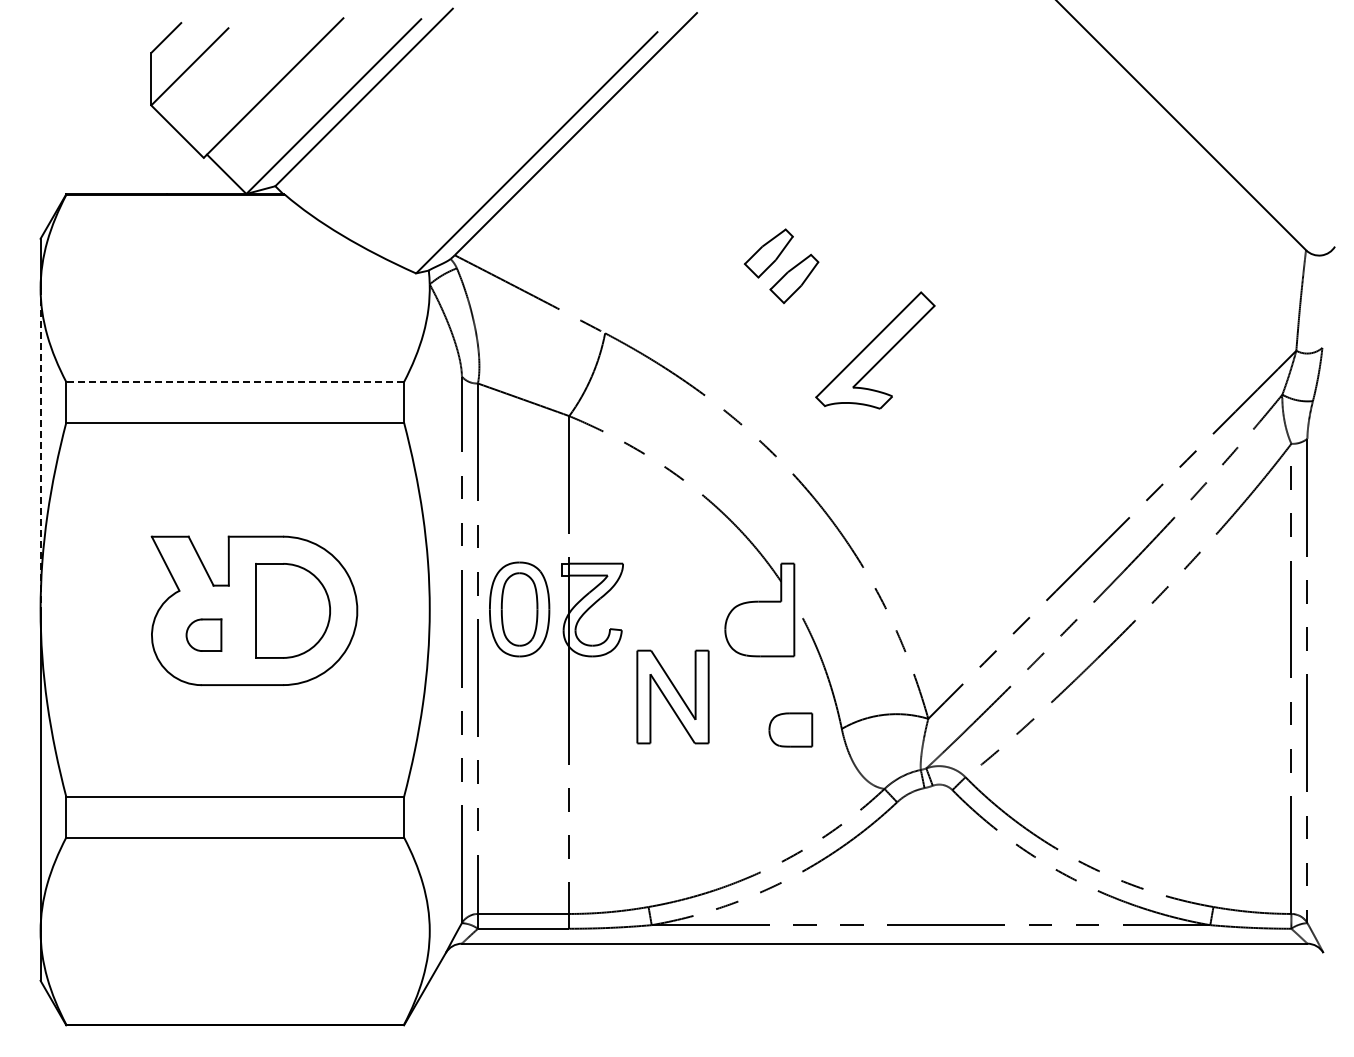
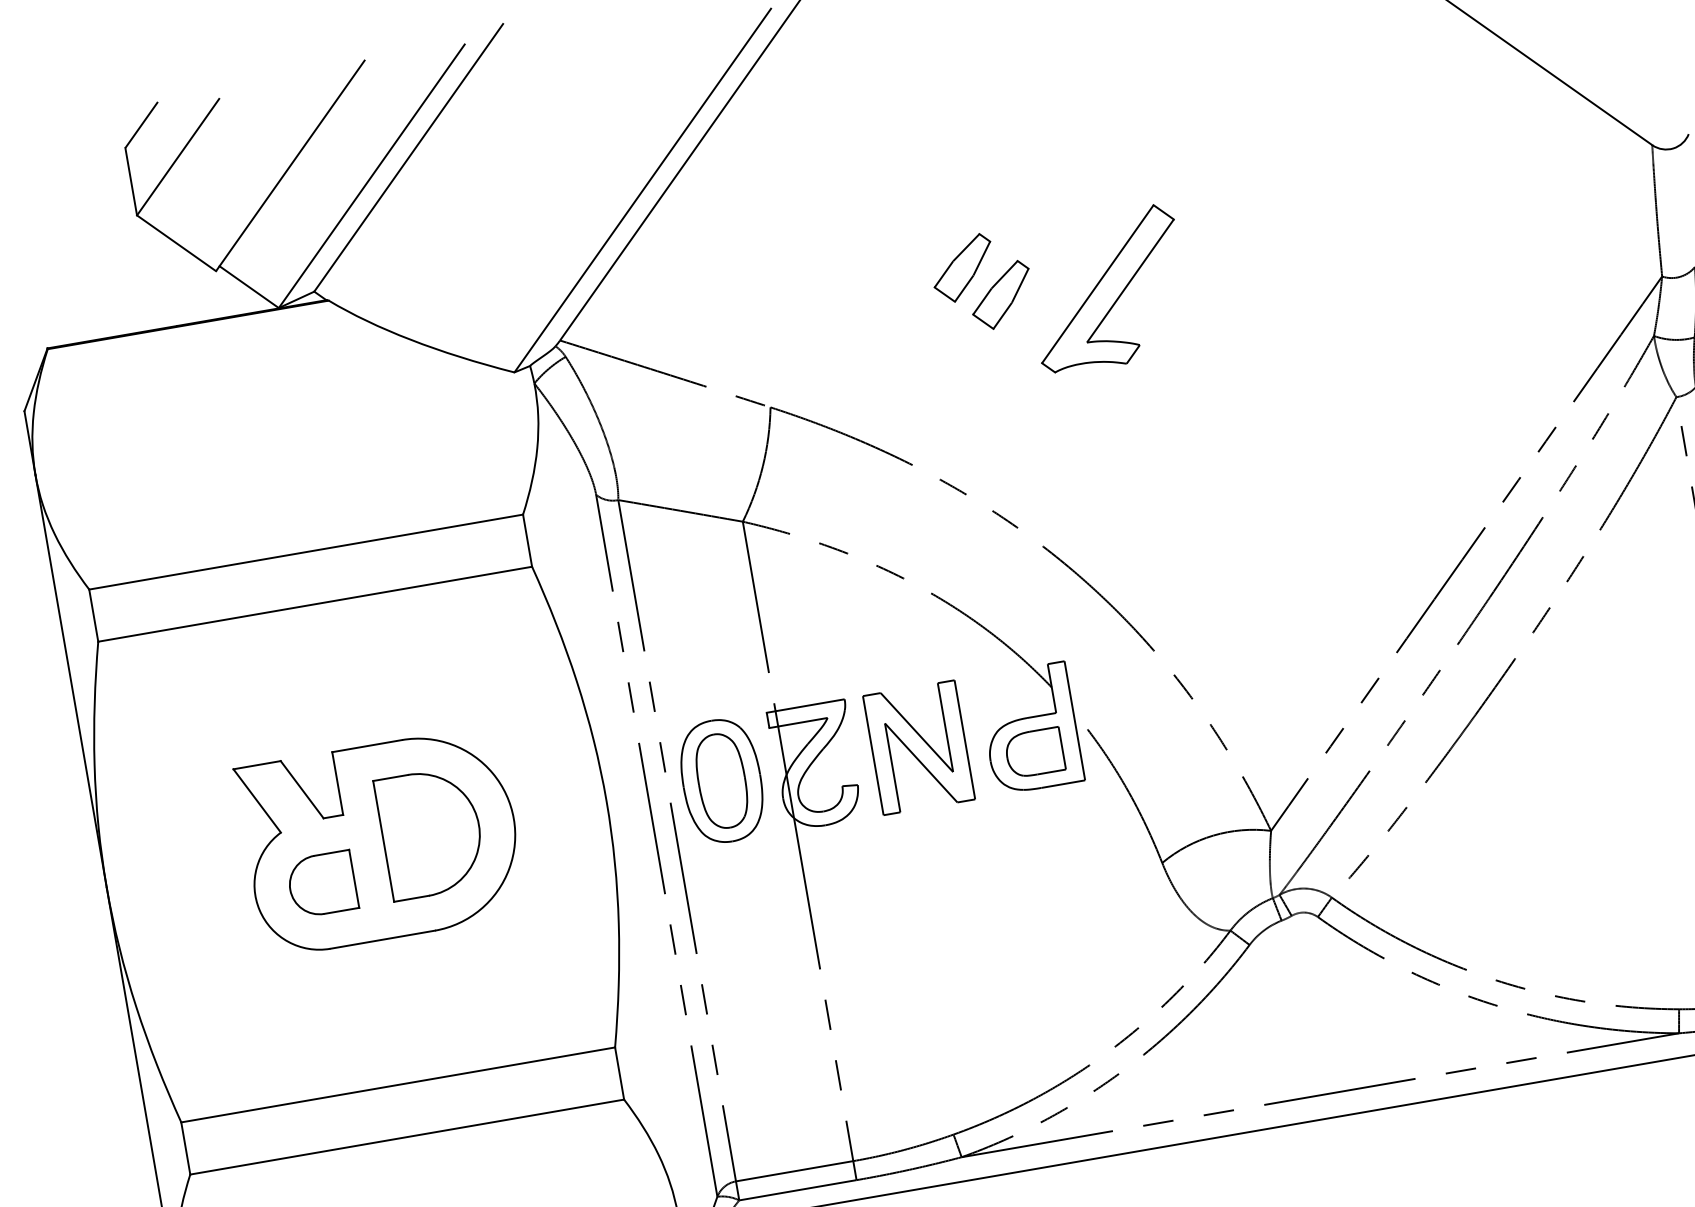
part: (875, 350) -> (1107, 289), moved
line: (235, 382) -> (306, 552), dashed -> solid
line: (40, 449) -> (71, 681), dashed -> solid
part: (203, 634) -> (321, 883), size x1.43
part: (672, 696) -> (918, 747), moved
part: (790, 729) -> (1034, 752), moved

